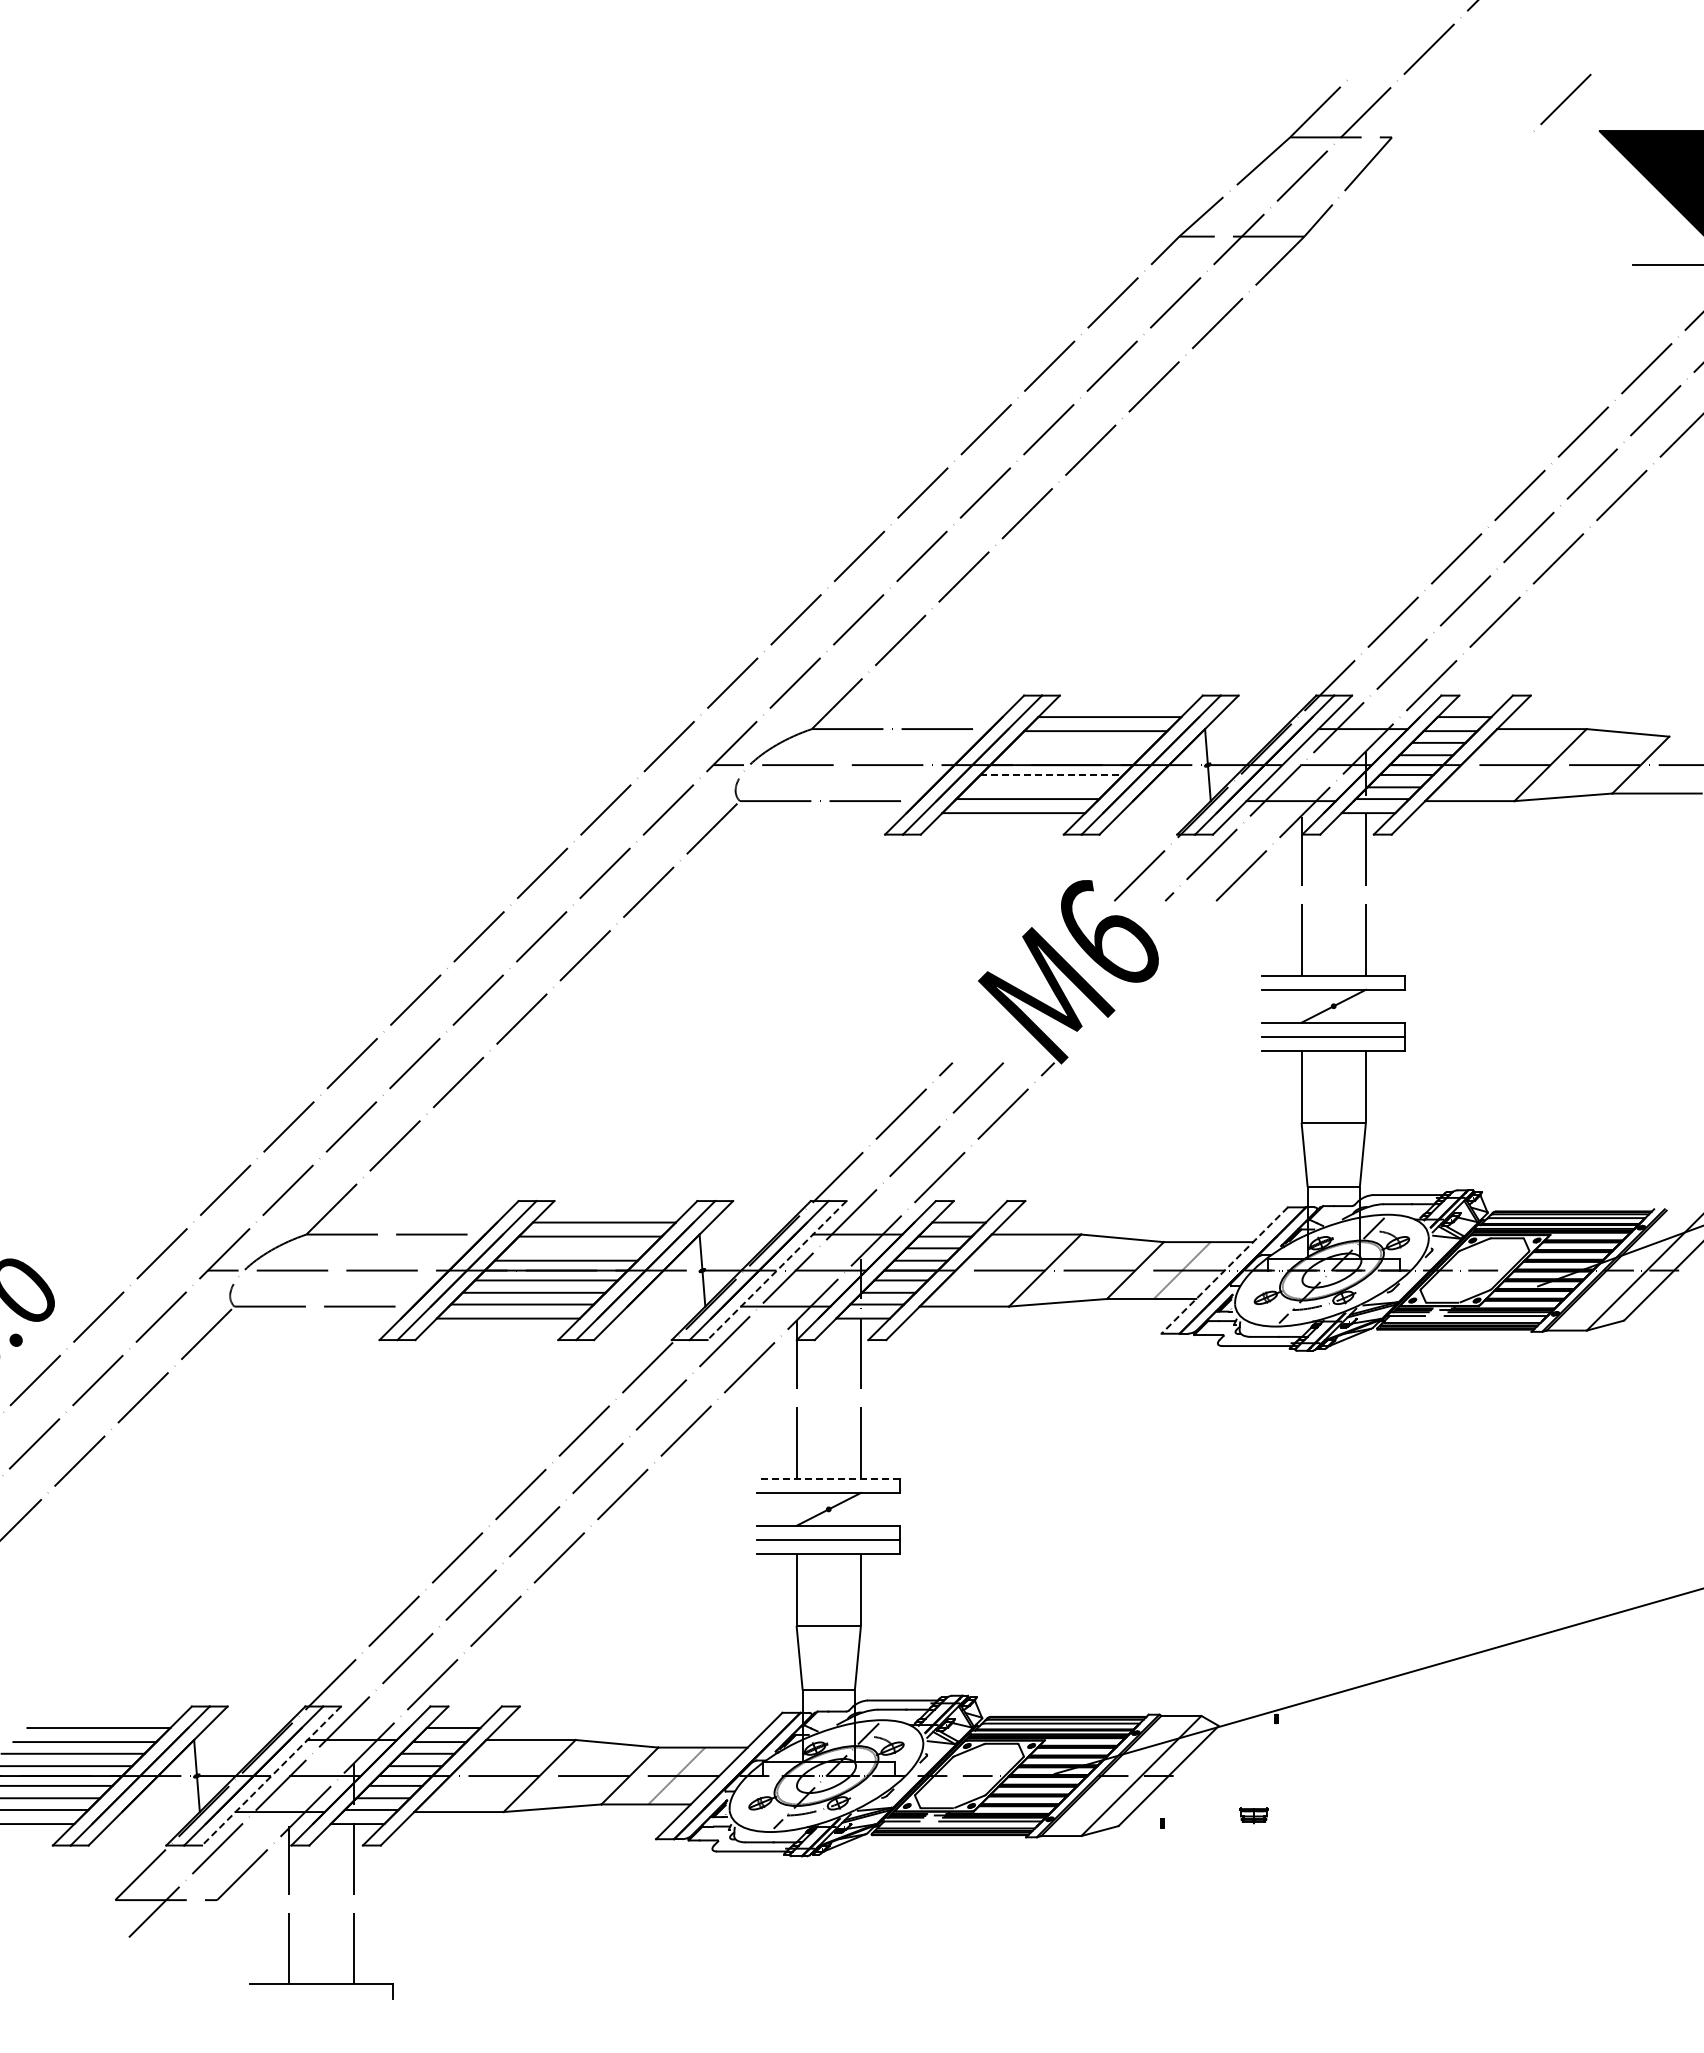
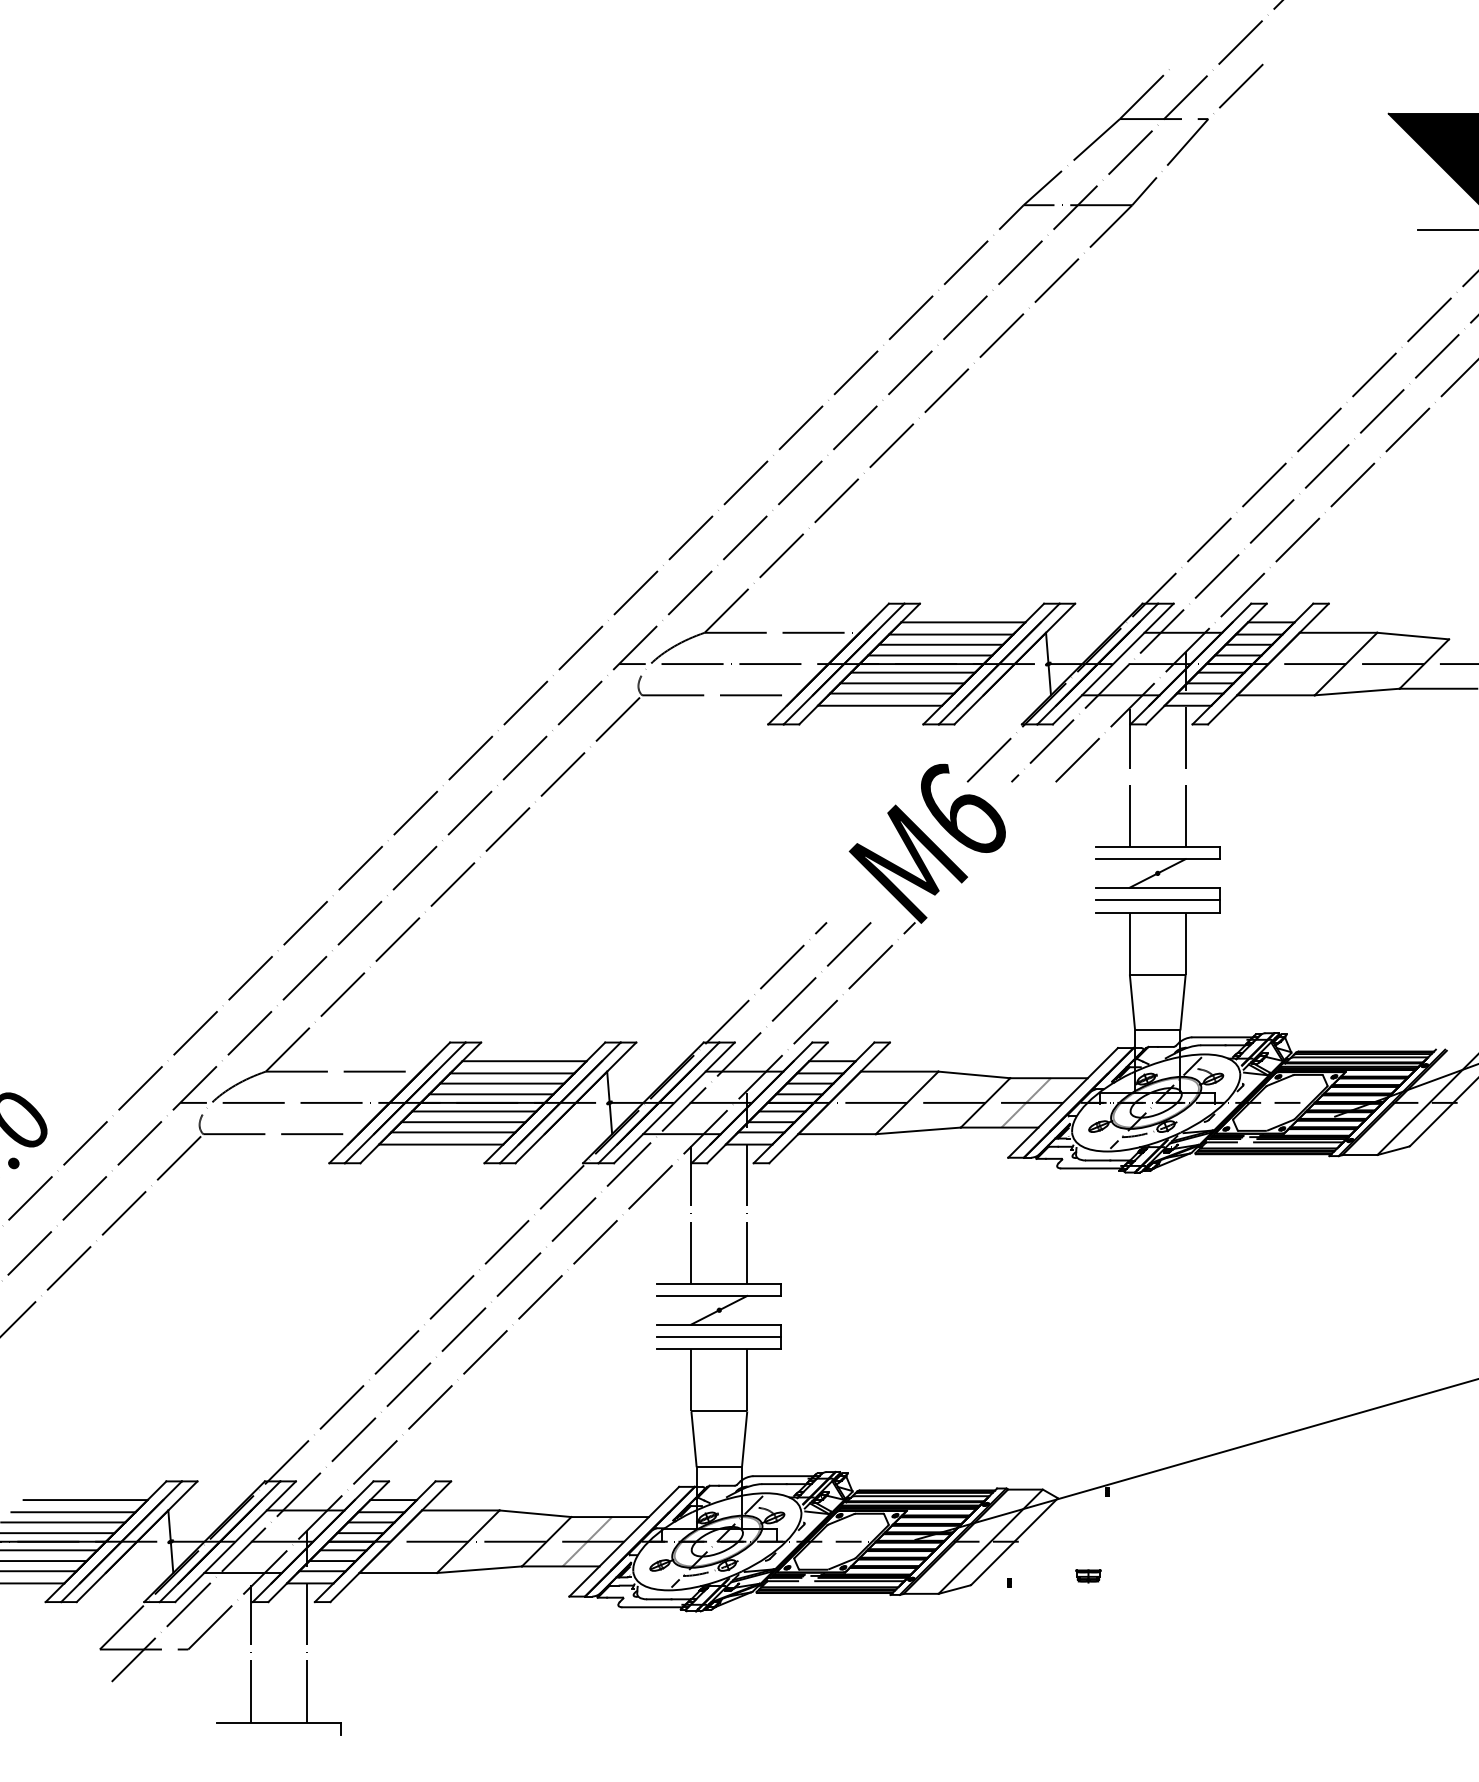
line: (1562, 102) -> (1238, 88), moved
line: (1083, 742) -> (940, 644), added
line: (1071, 755) -> (930, 655), added
line: (1052, 775) -> (913, 673), dashed -> solid
line: (1039, 787) -> (902, 683), added
line: (578, 1248) -> (502, 1083), added
line: (776, 1270) -> (673, 1102), dashed -> solid
line: (1224, 1270) -> (1062, 1102), dashed -> solid
line: (828, 1478) -> (719, 1283), dashed -> solid
line: (271, 1776) -> (235, 1542), dashed -> solid

